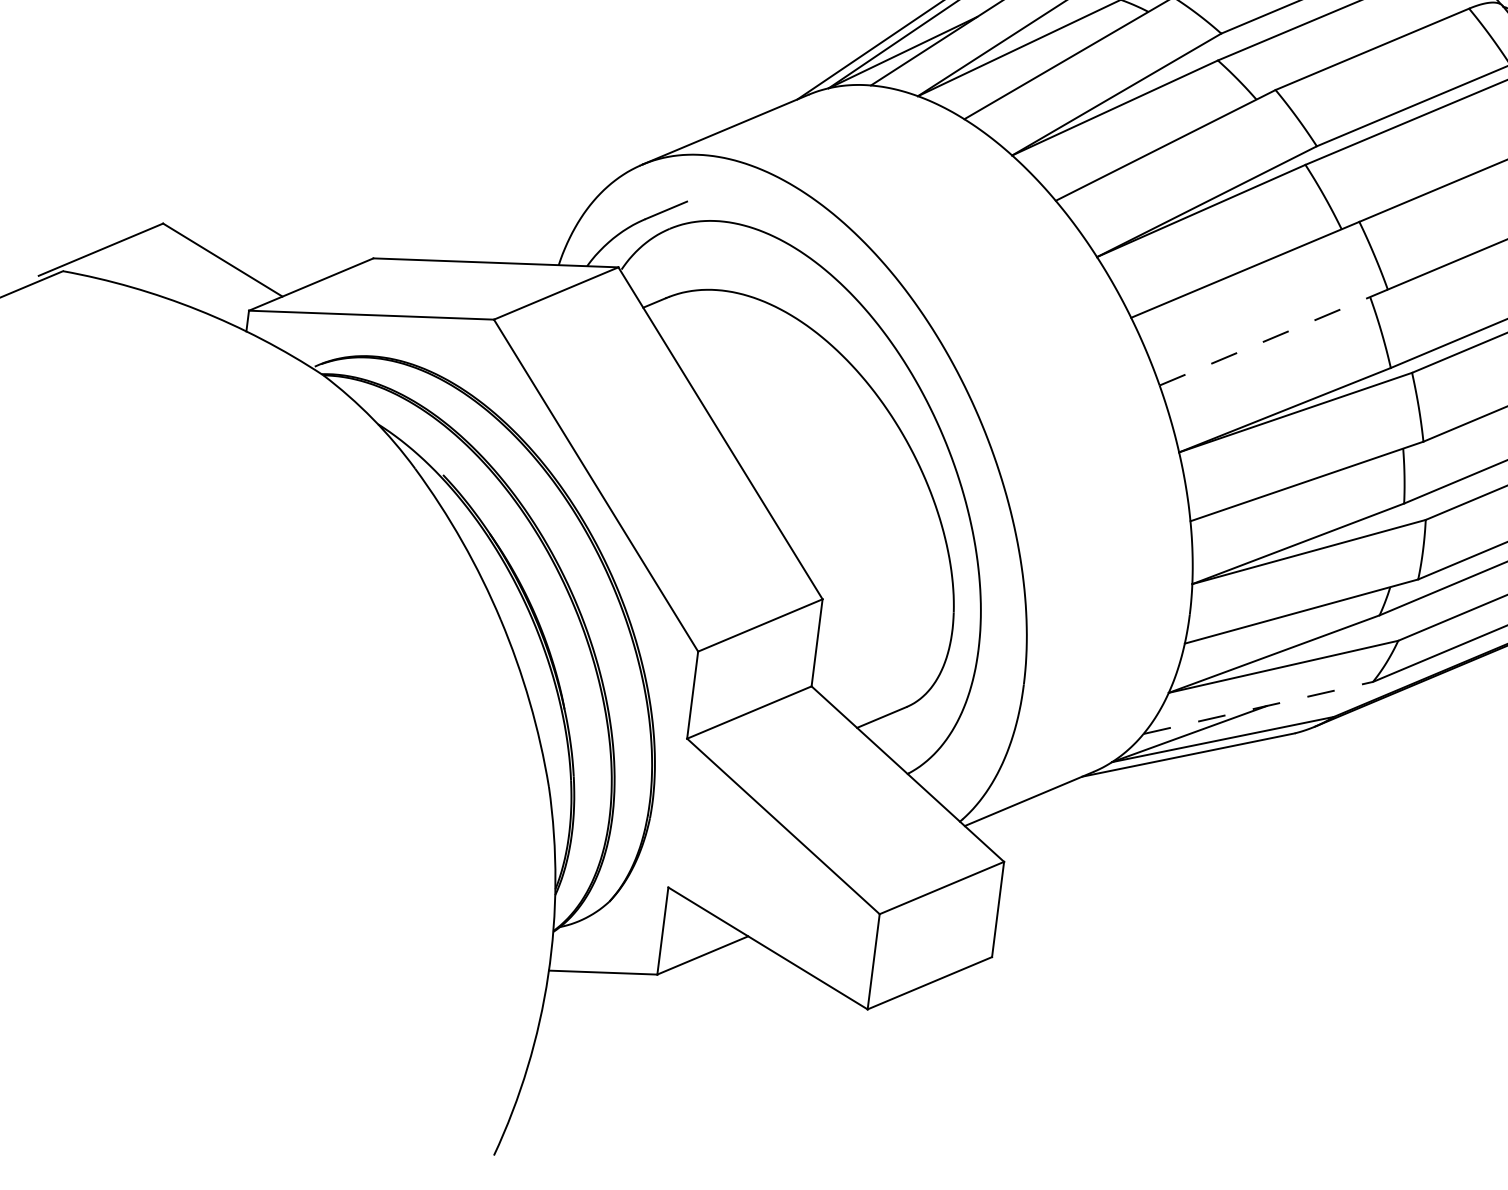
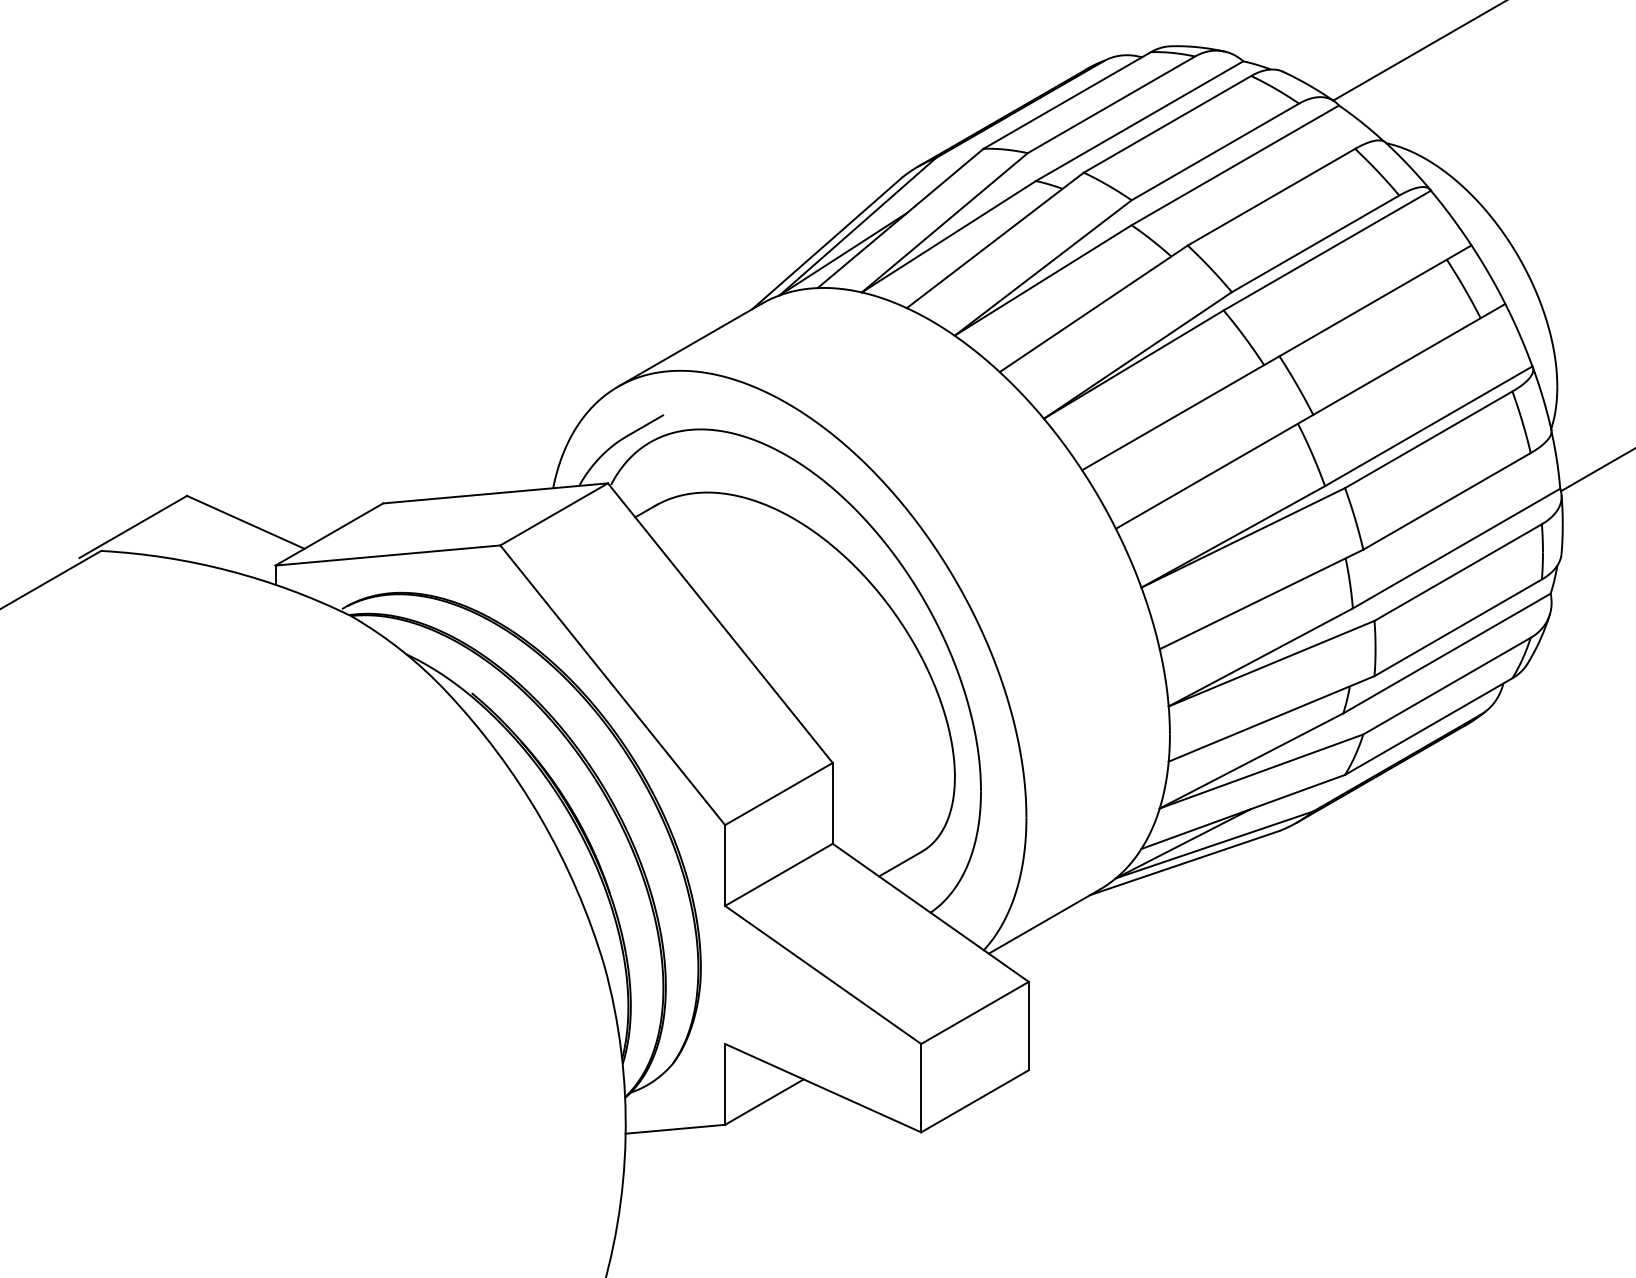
line: (1273, 337) -> (1214, 471), dashed -> solid
line: (1258, 707) -> (1243, 811), dashed -> solid

